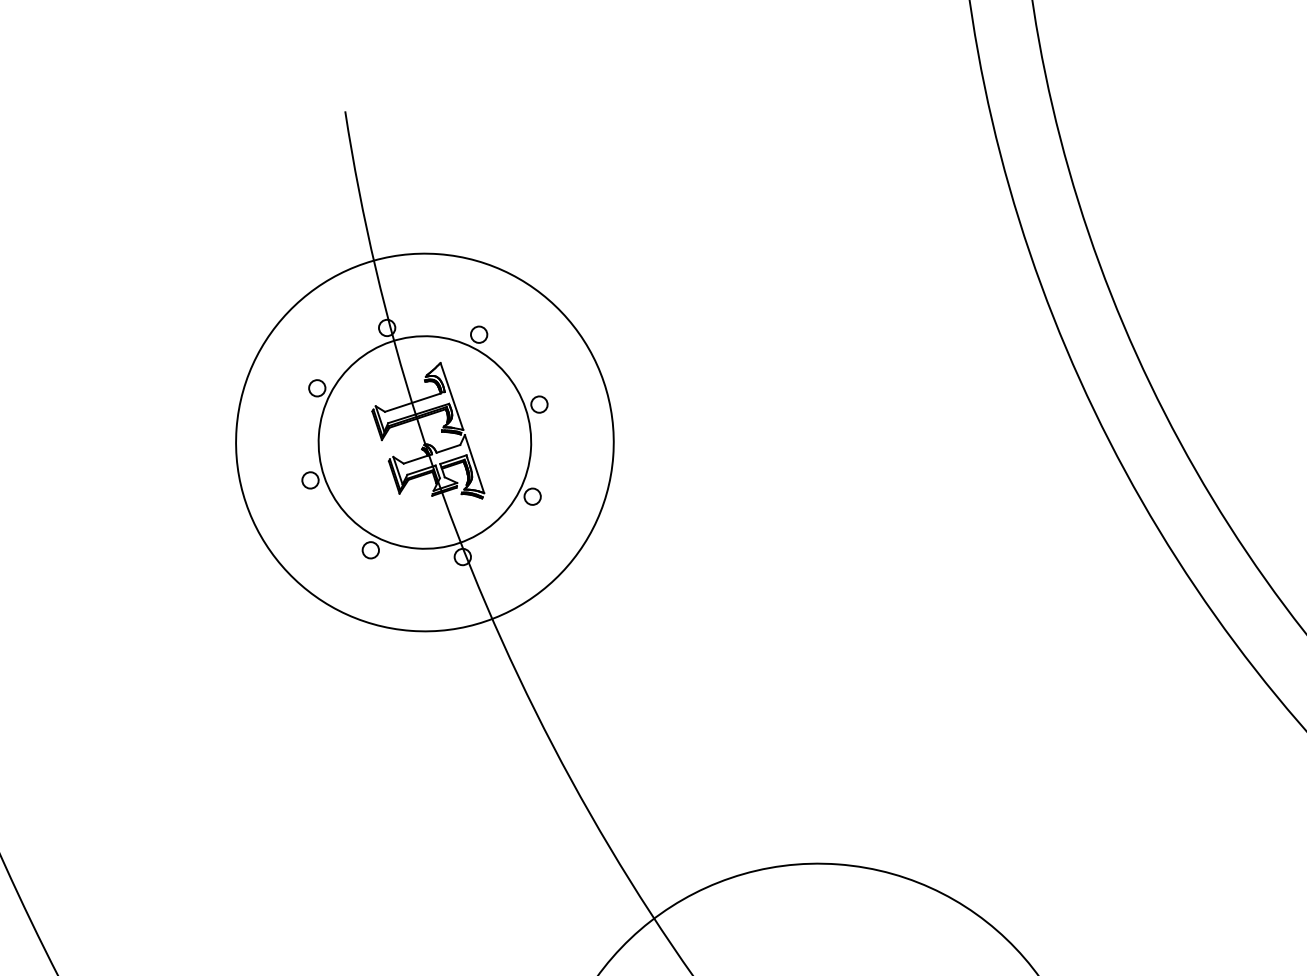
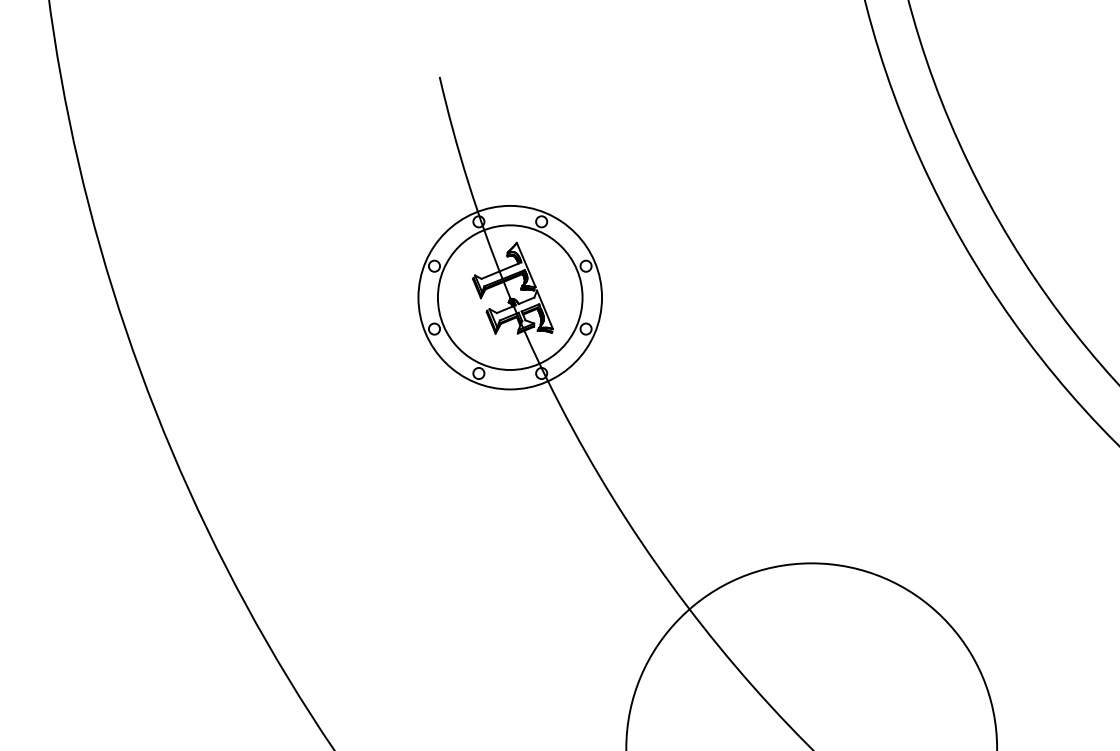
circle: (425, 442) -> (510, 297), size x0.71

